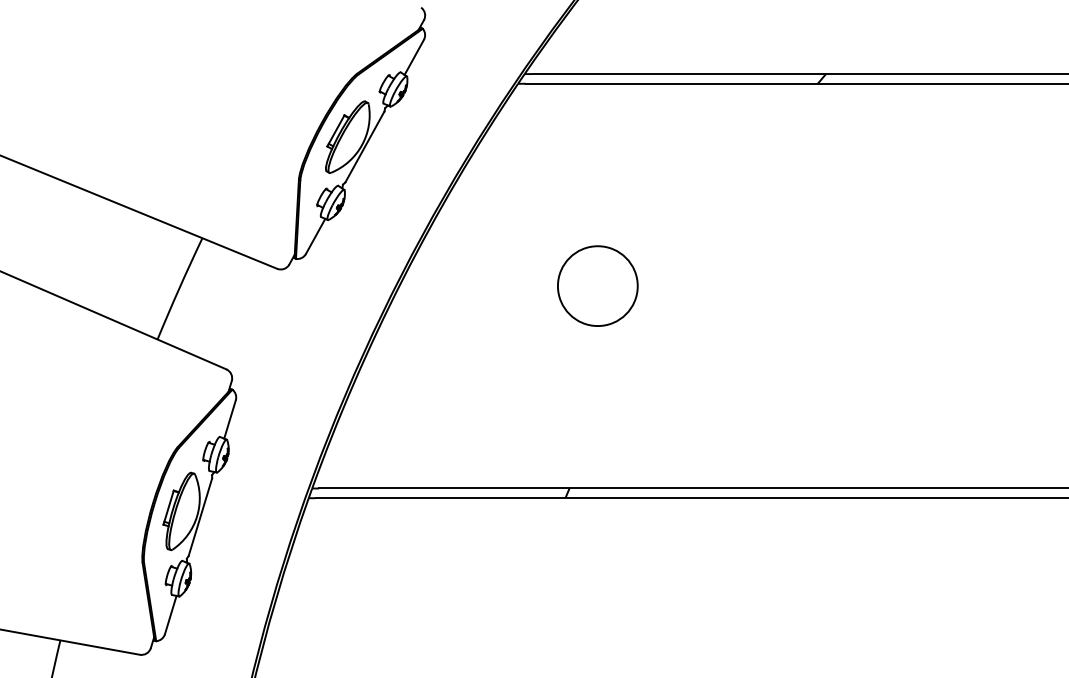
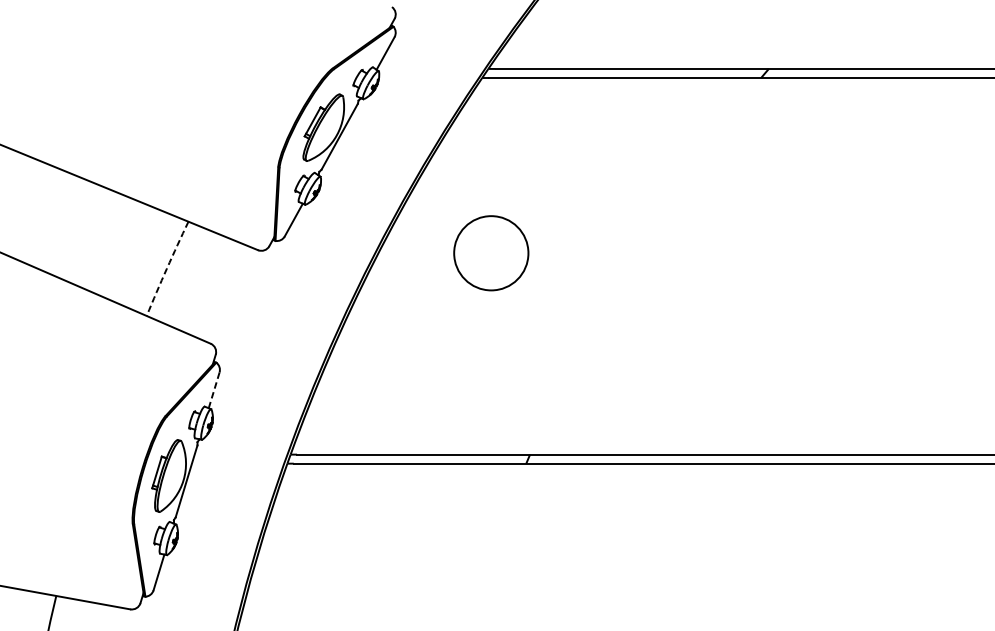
circle: (597, 285) -> (490, 252), moved
arc: (179, 288) -> (167, 268), solid -> dashed
line: (229, 419) -> (213, 390), solid -> dashed

